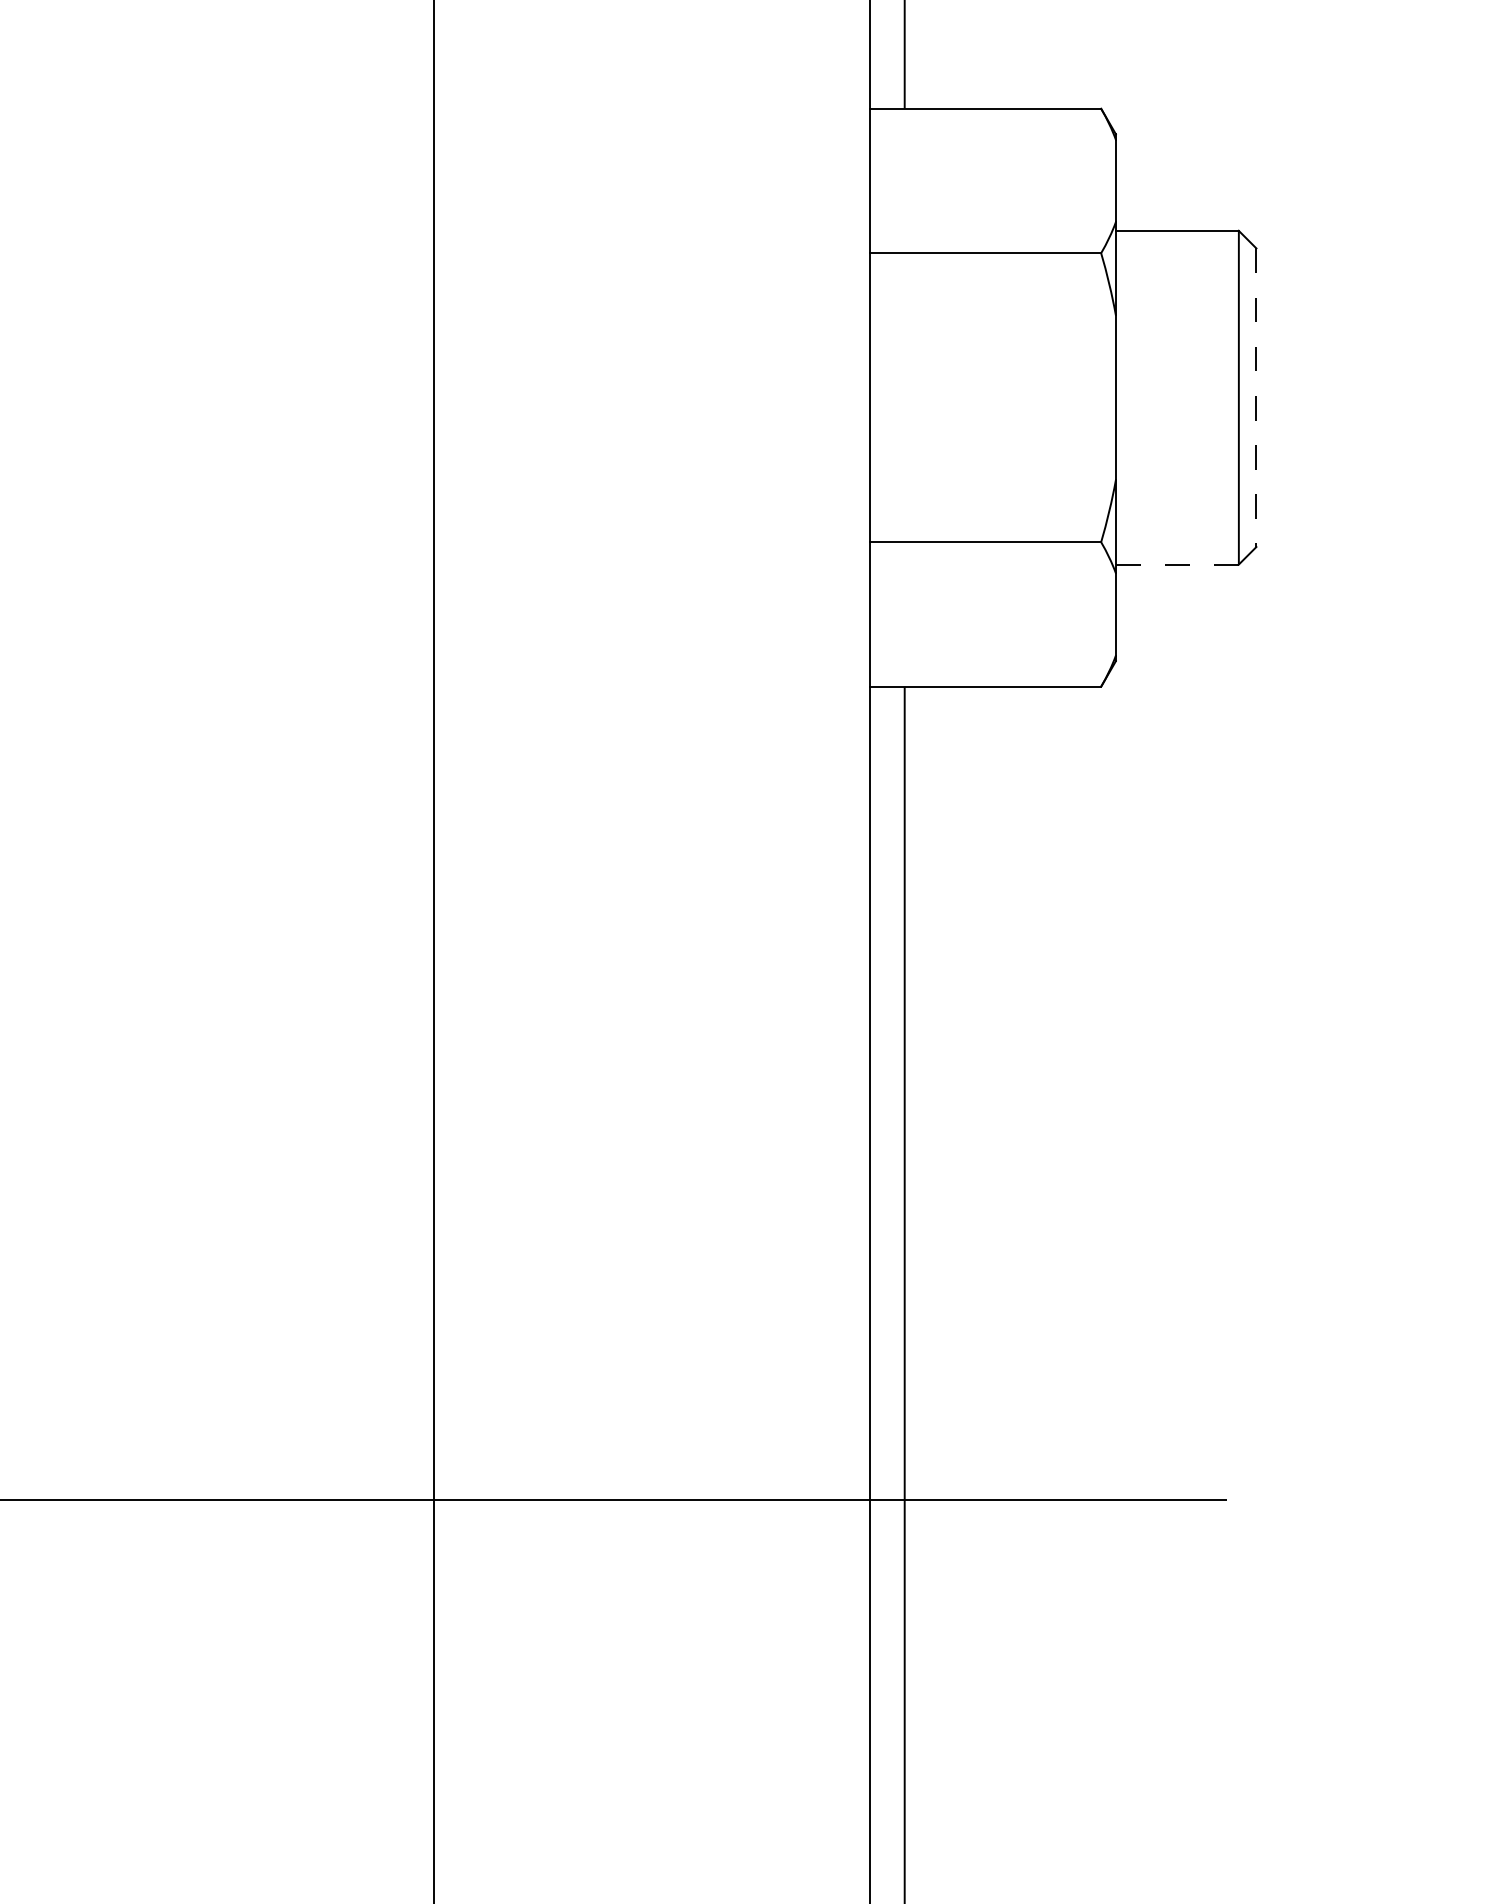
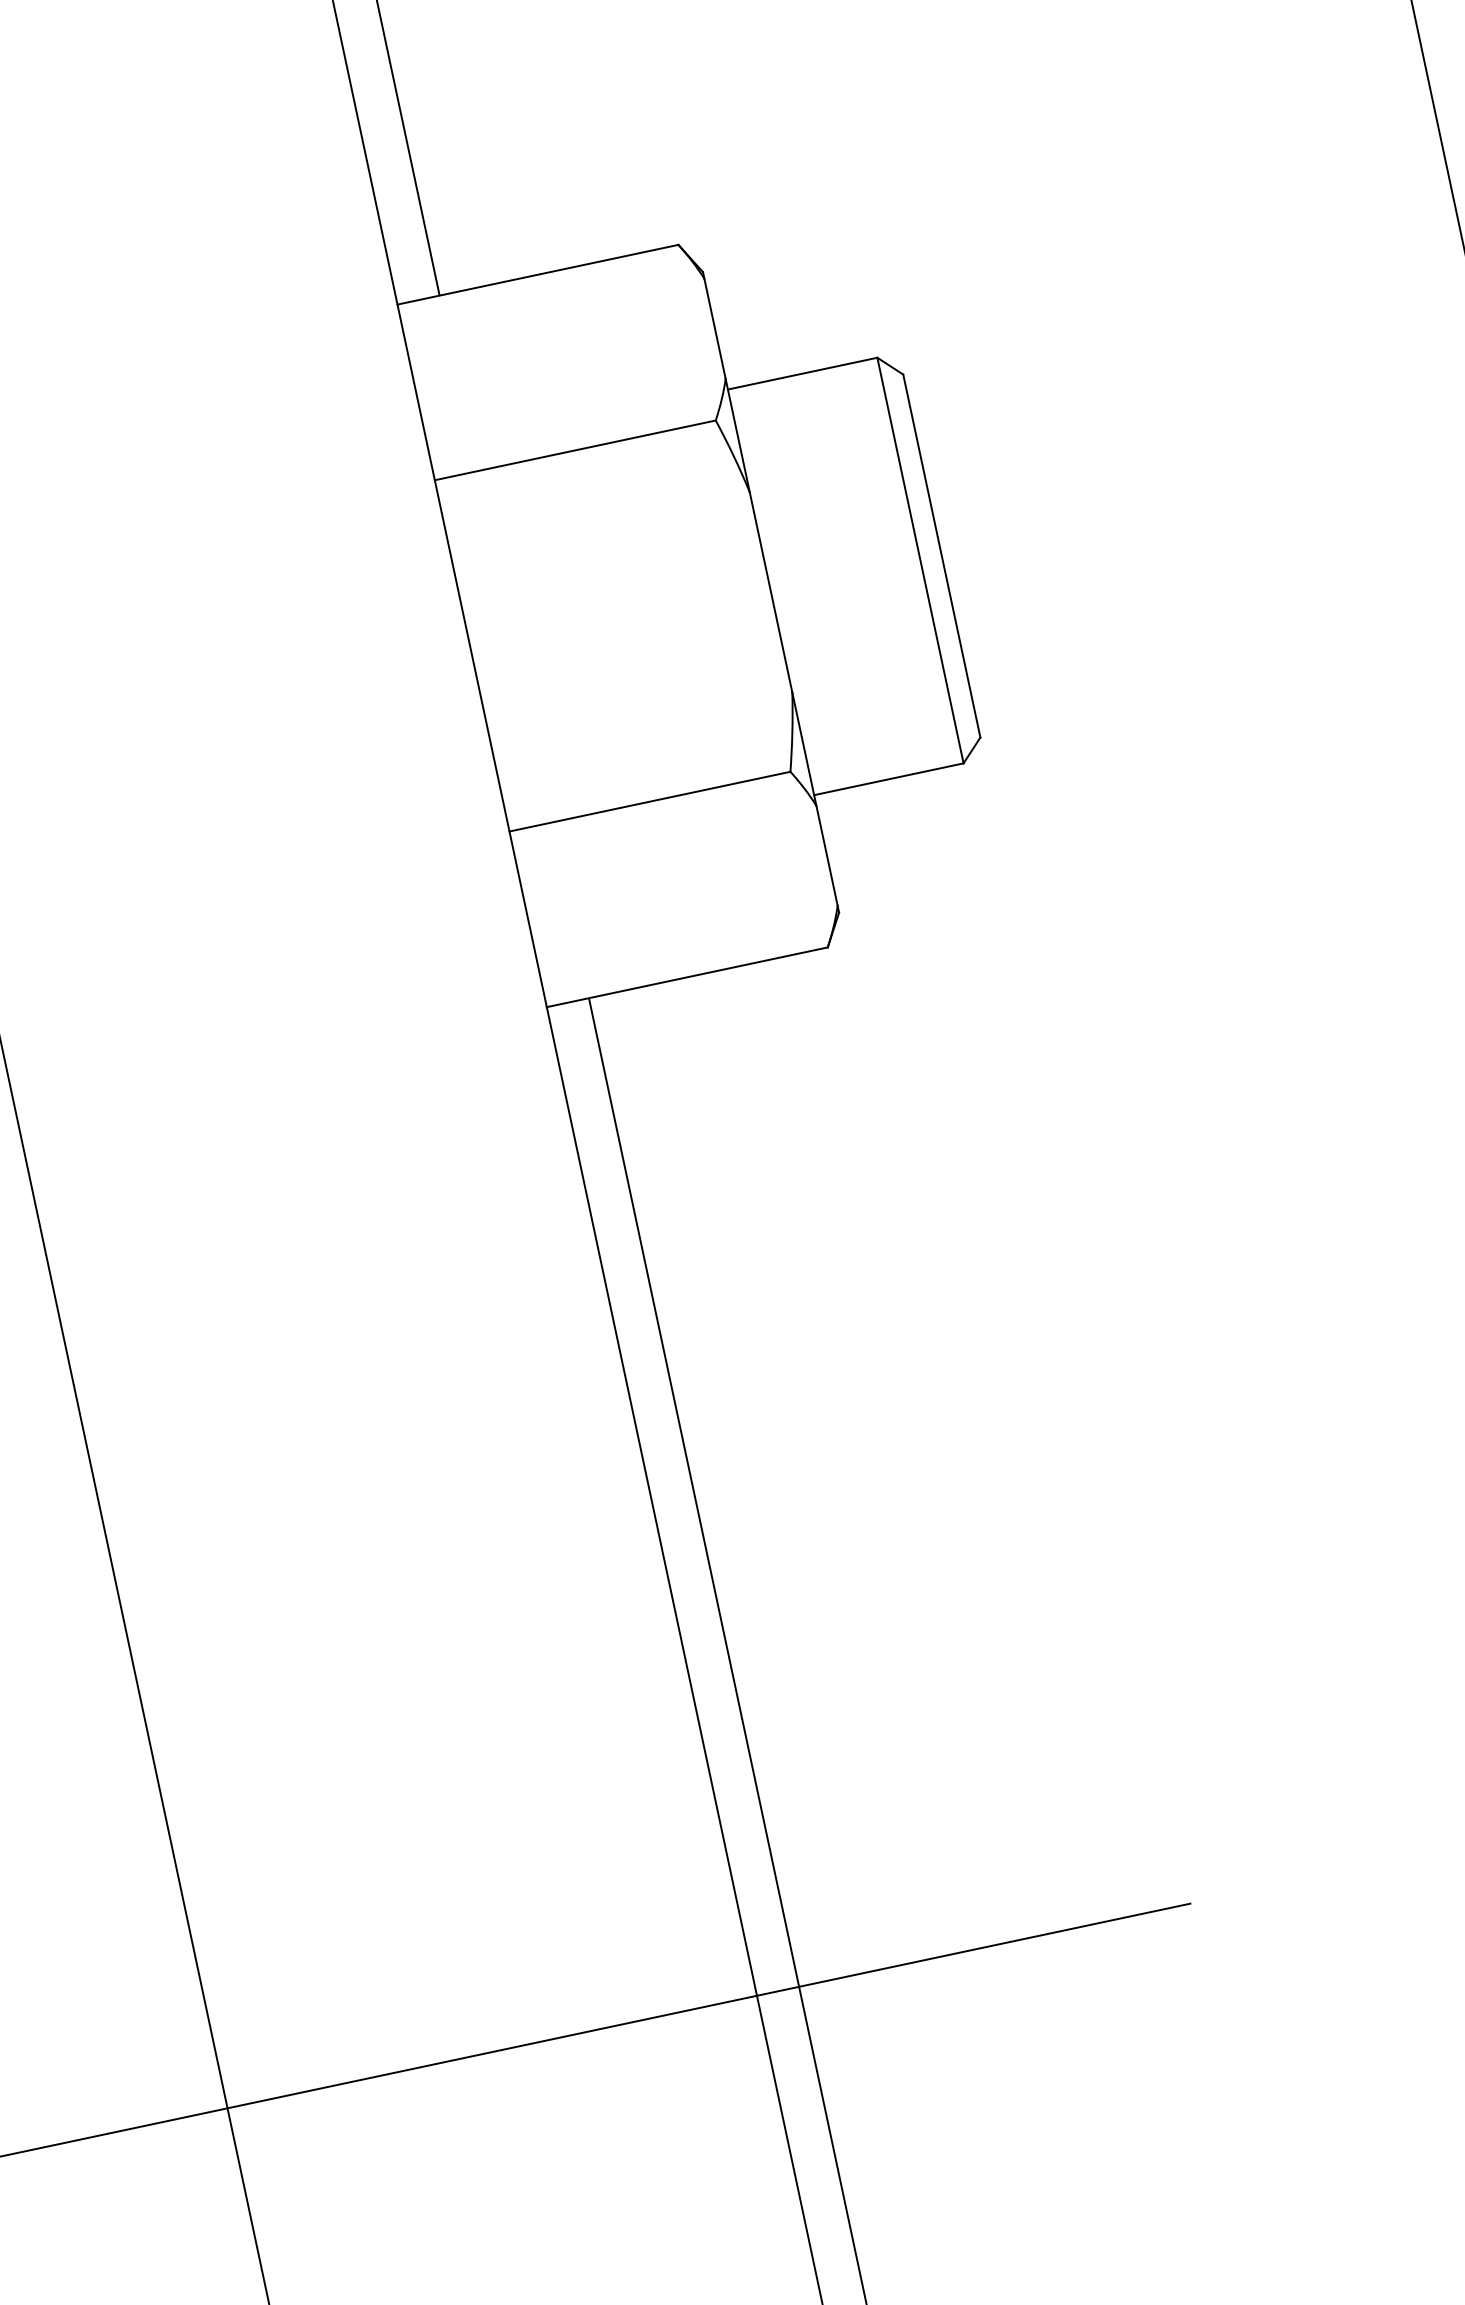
line: (1256, 398) -> (942, 556), dashed -> solid
line: (1177, 564) -> (888, 779), dashed -> solid

